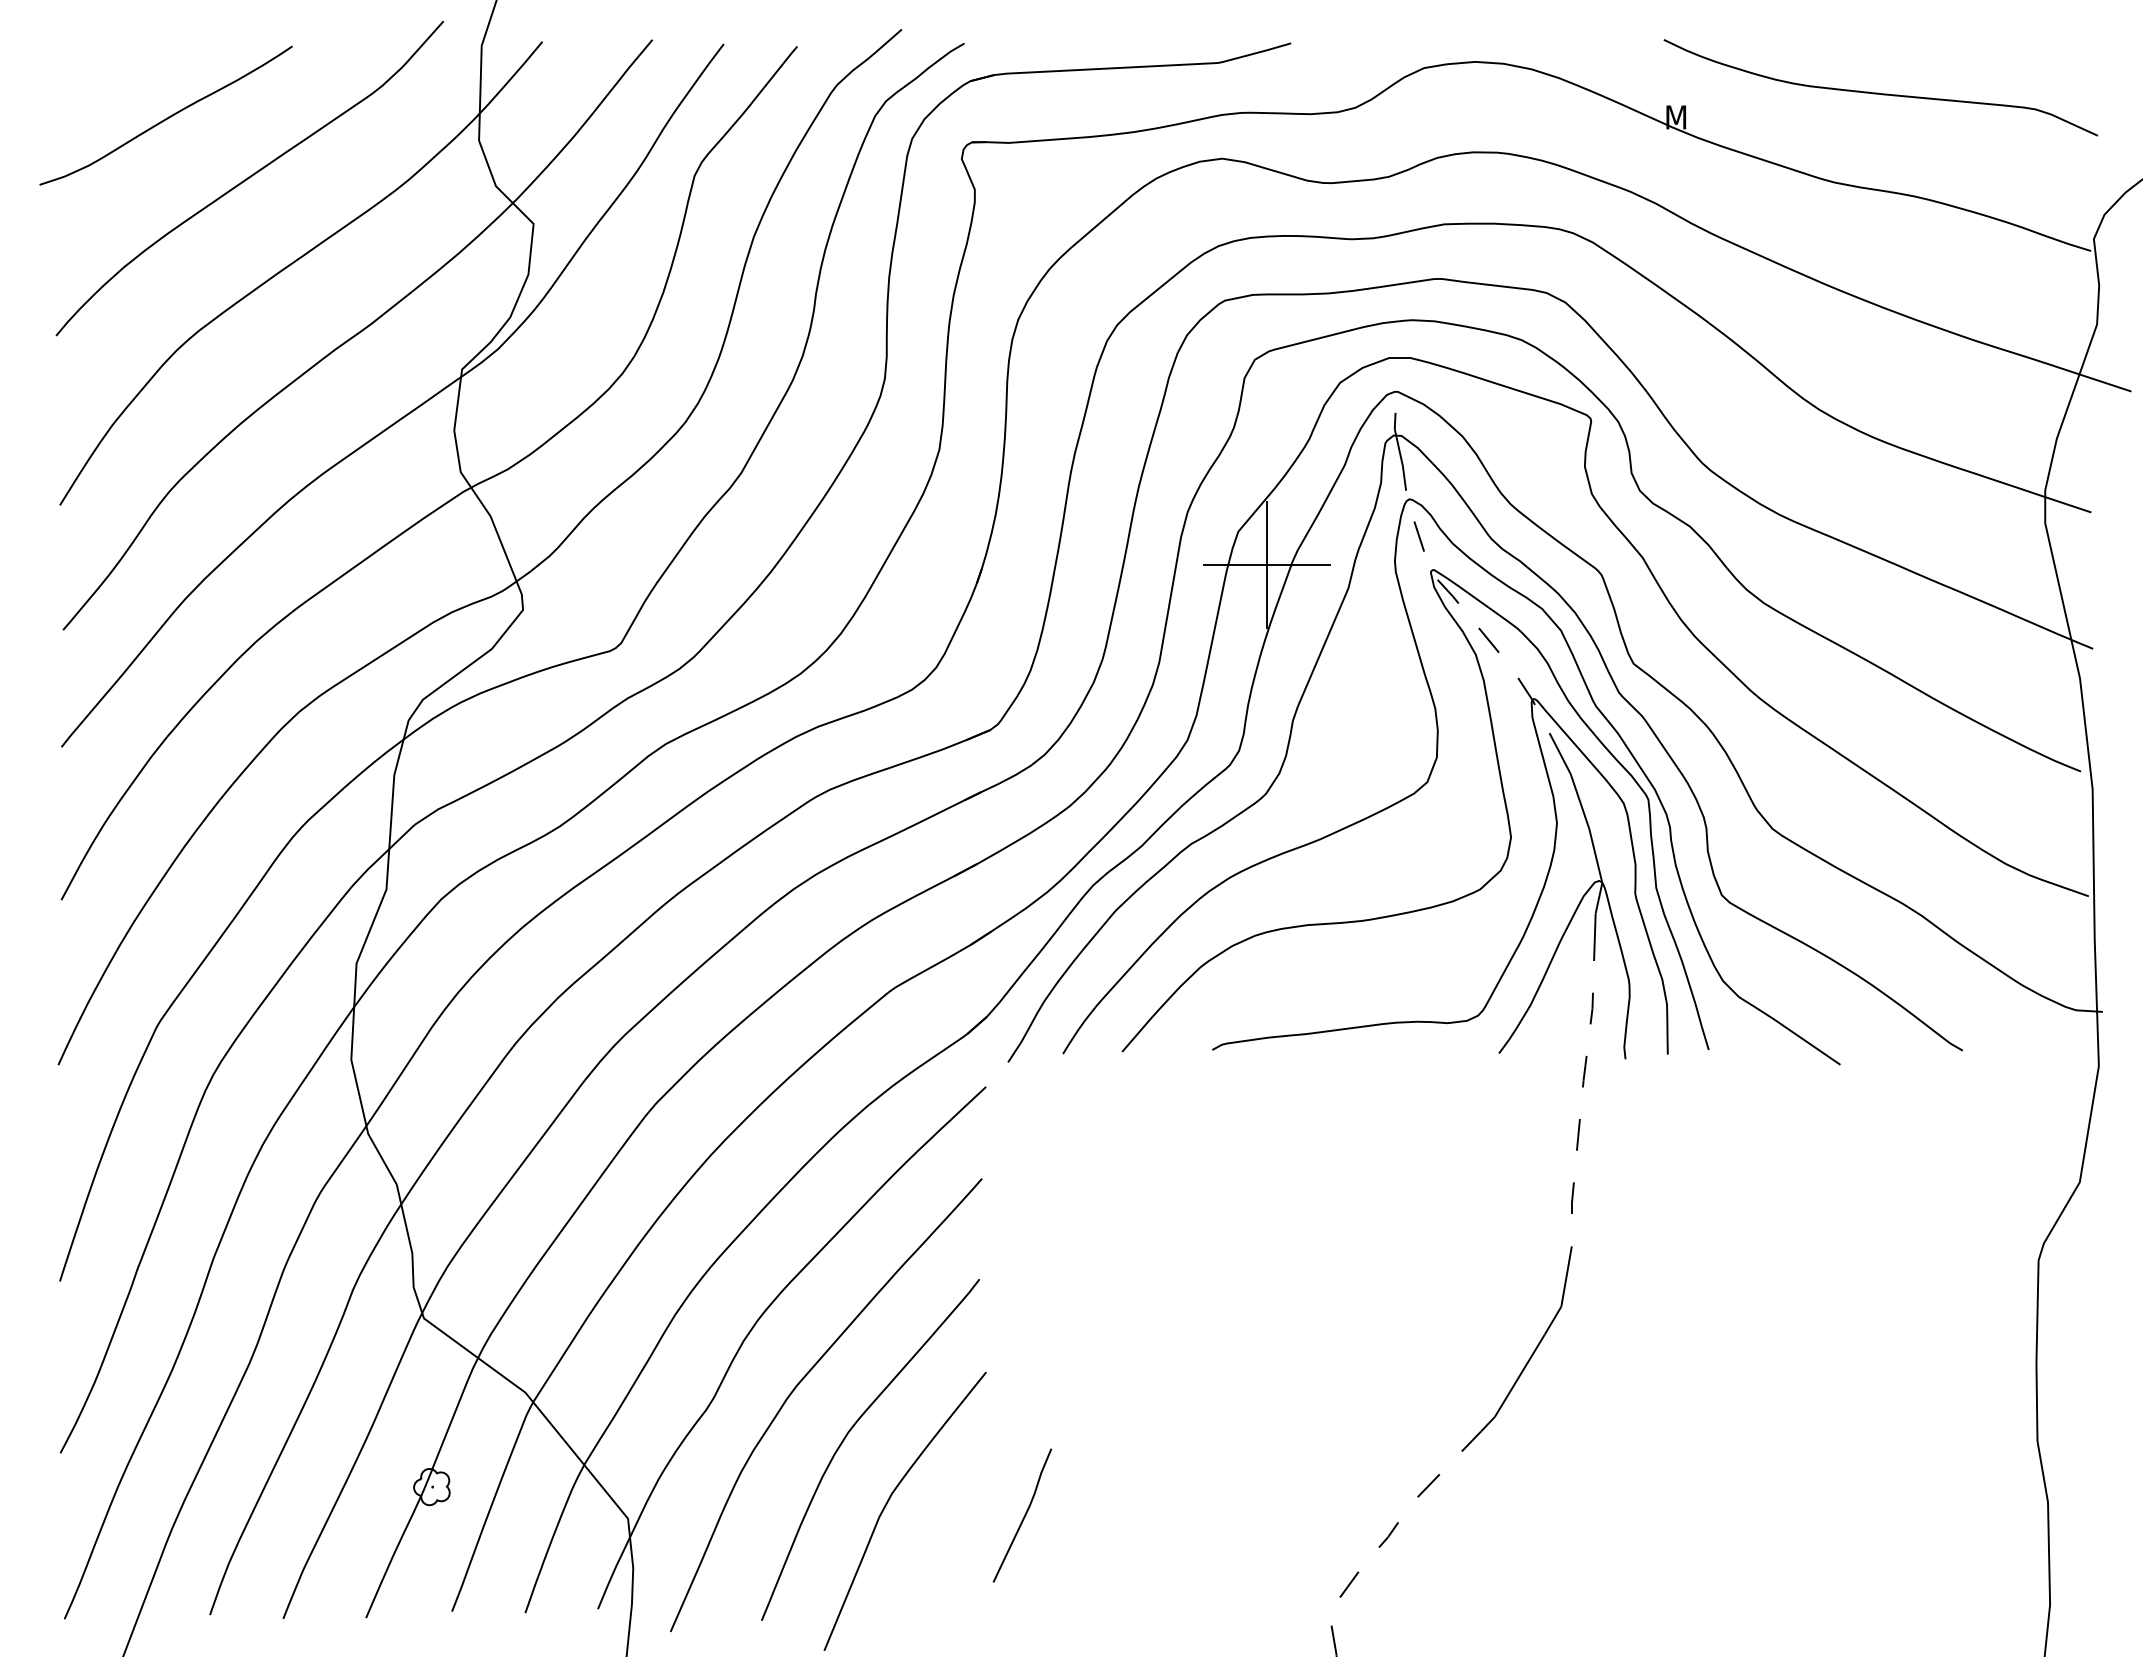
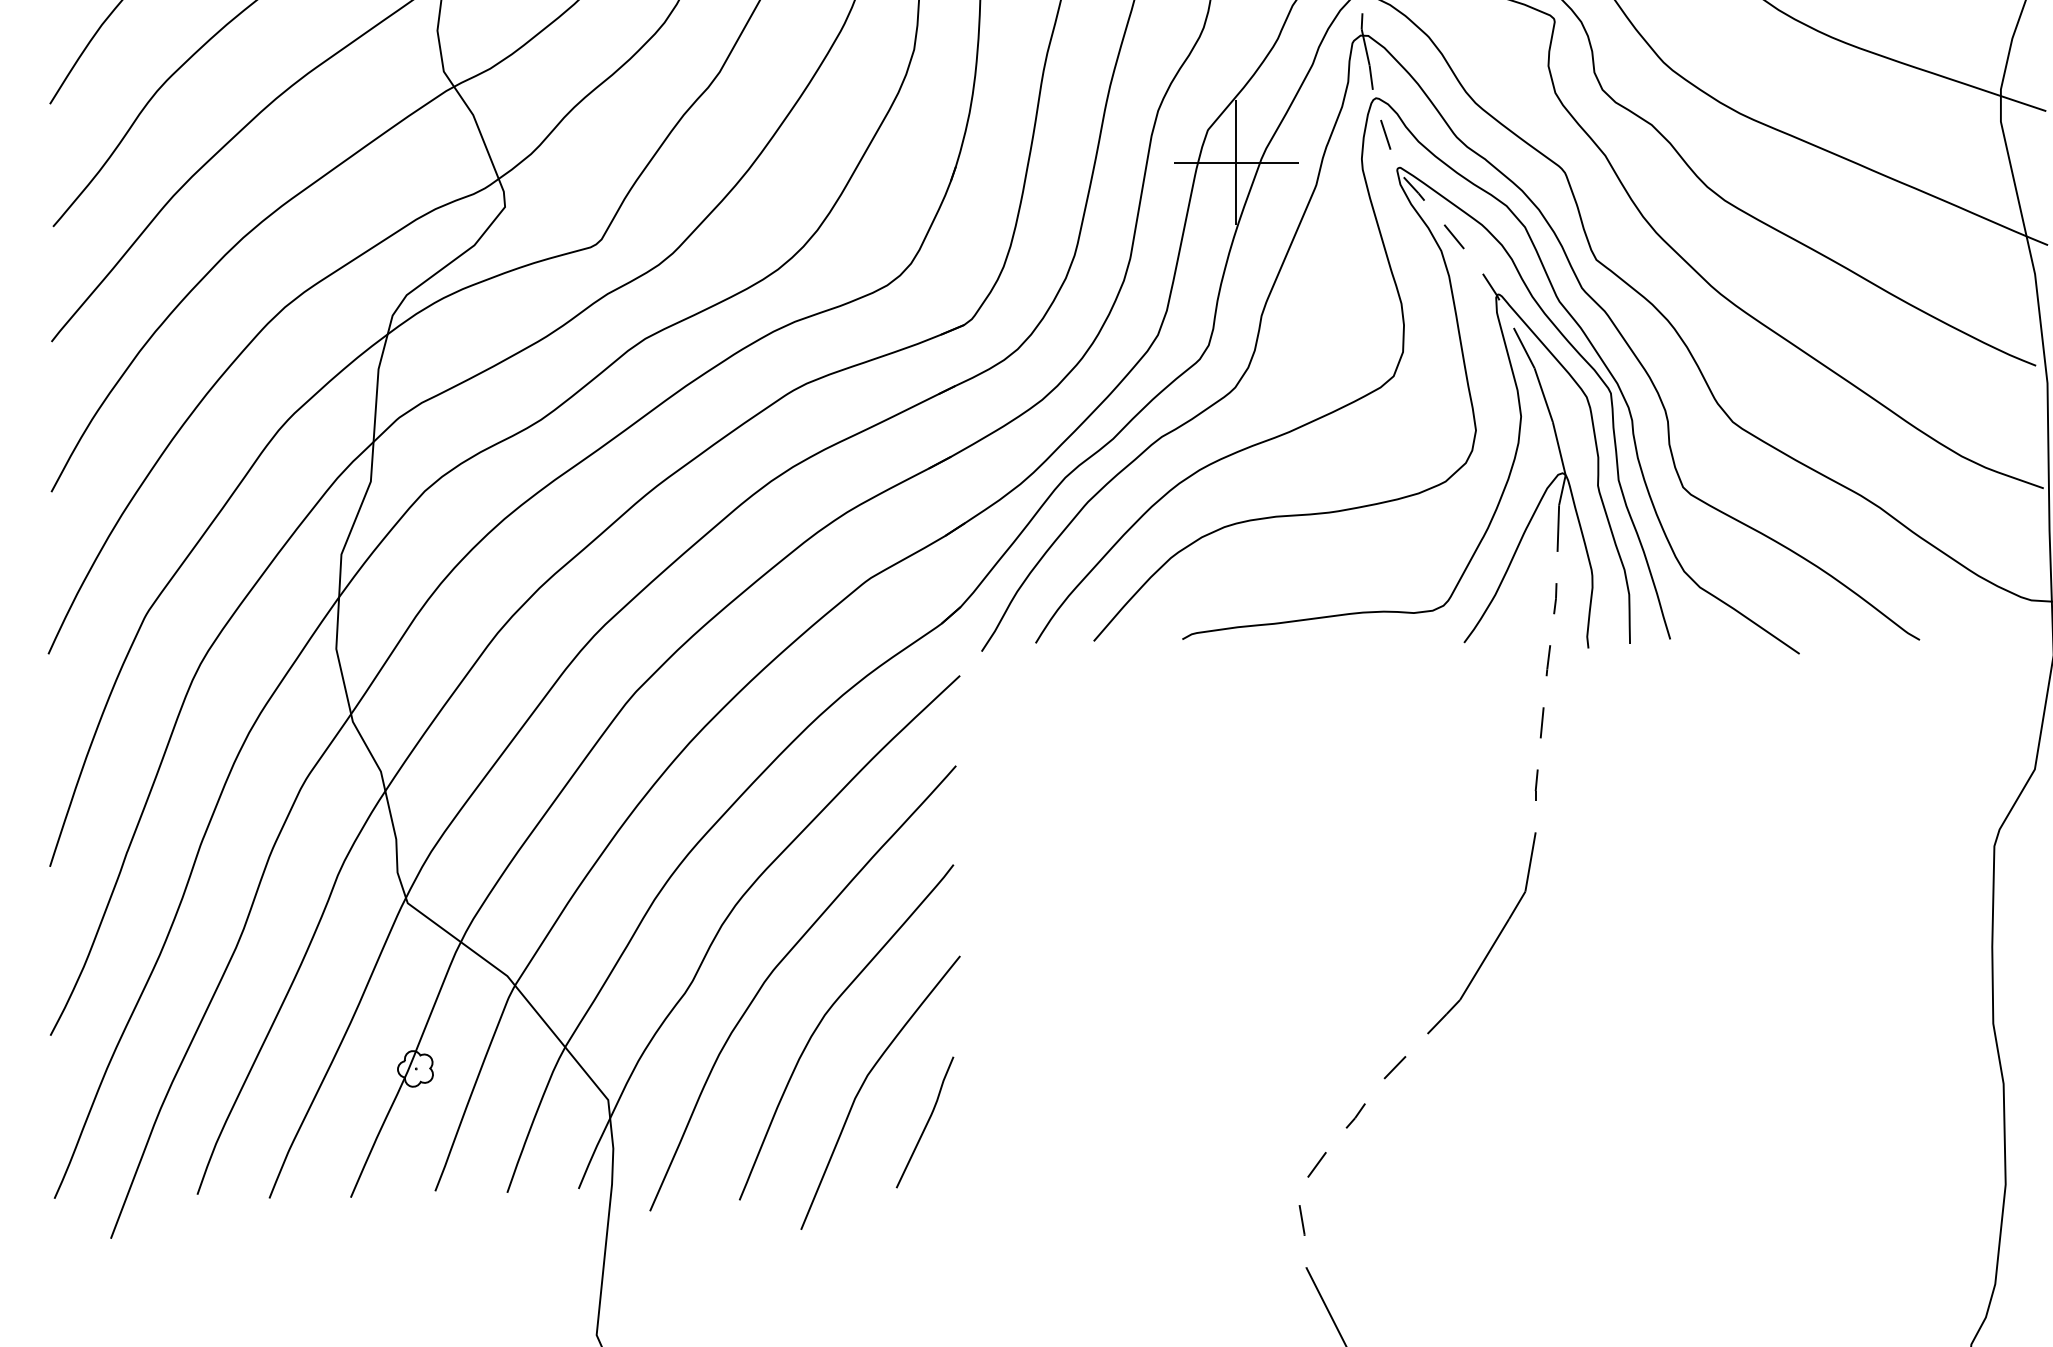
curve: (1023, 1516) -> (926, 1123), moved

